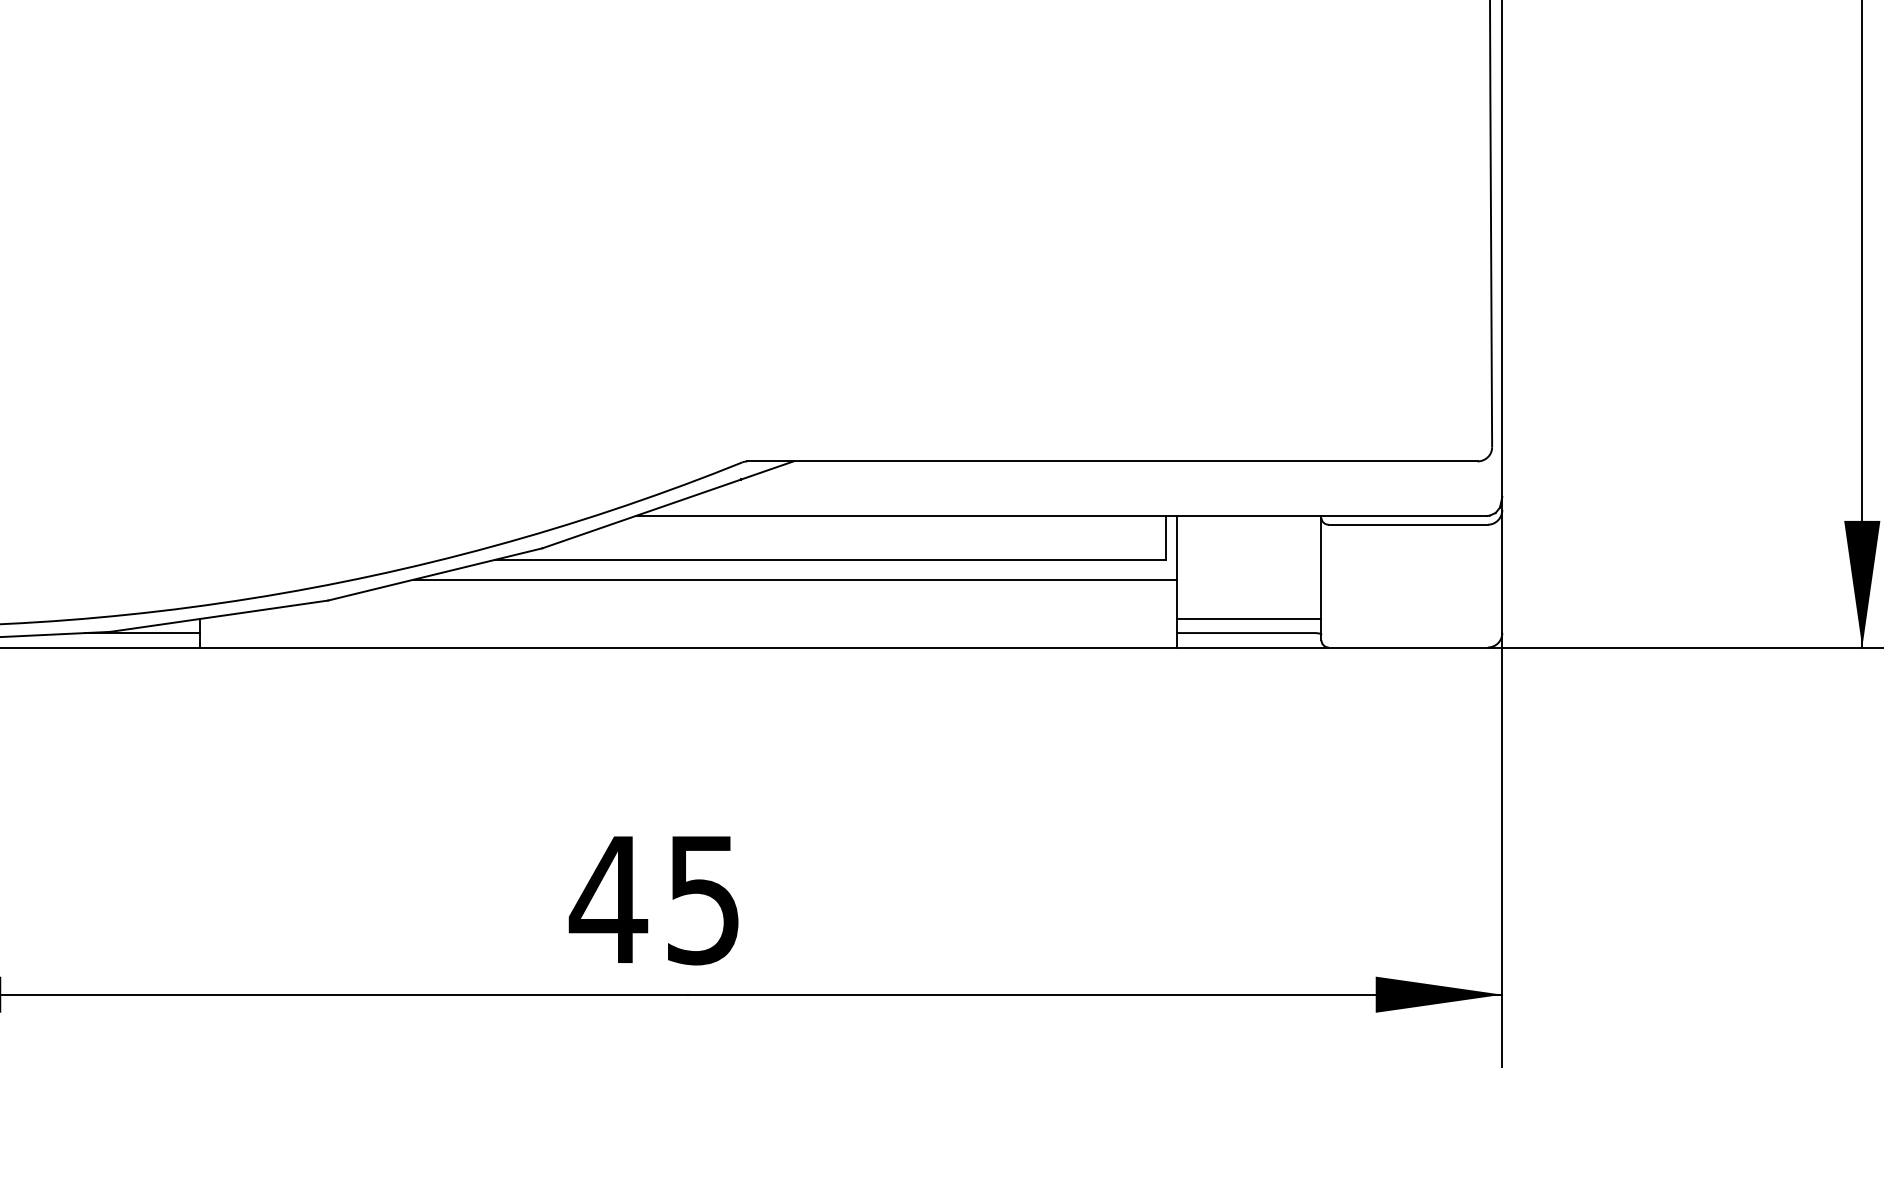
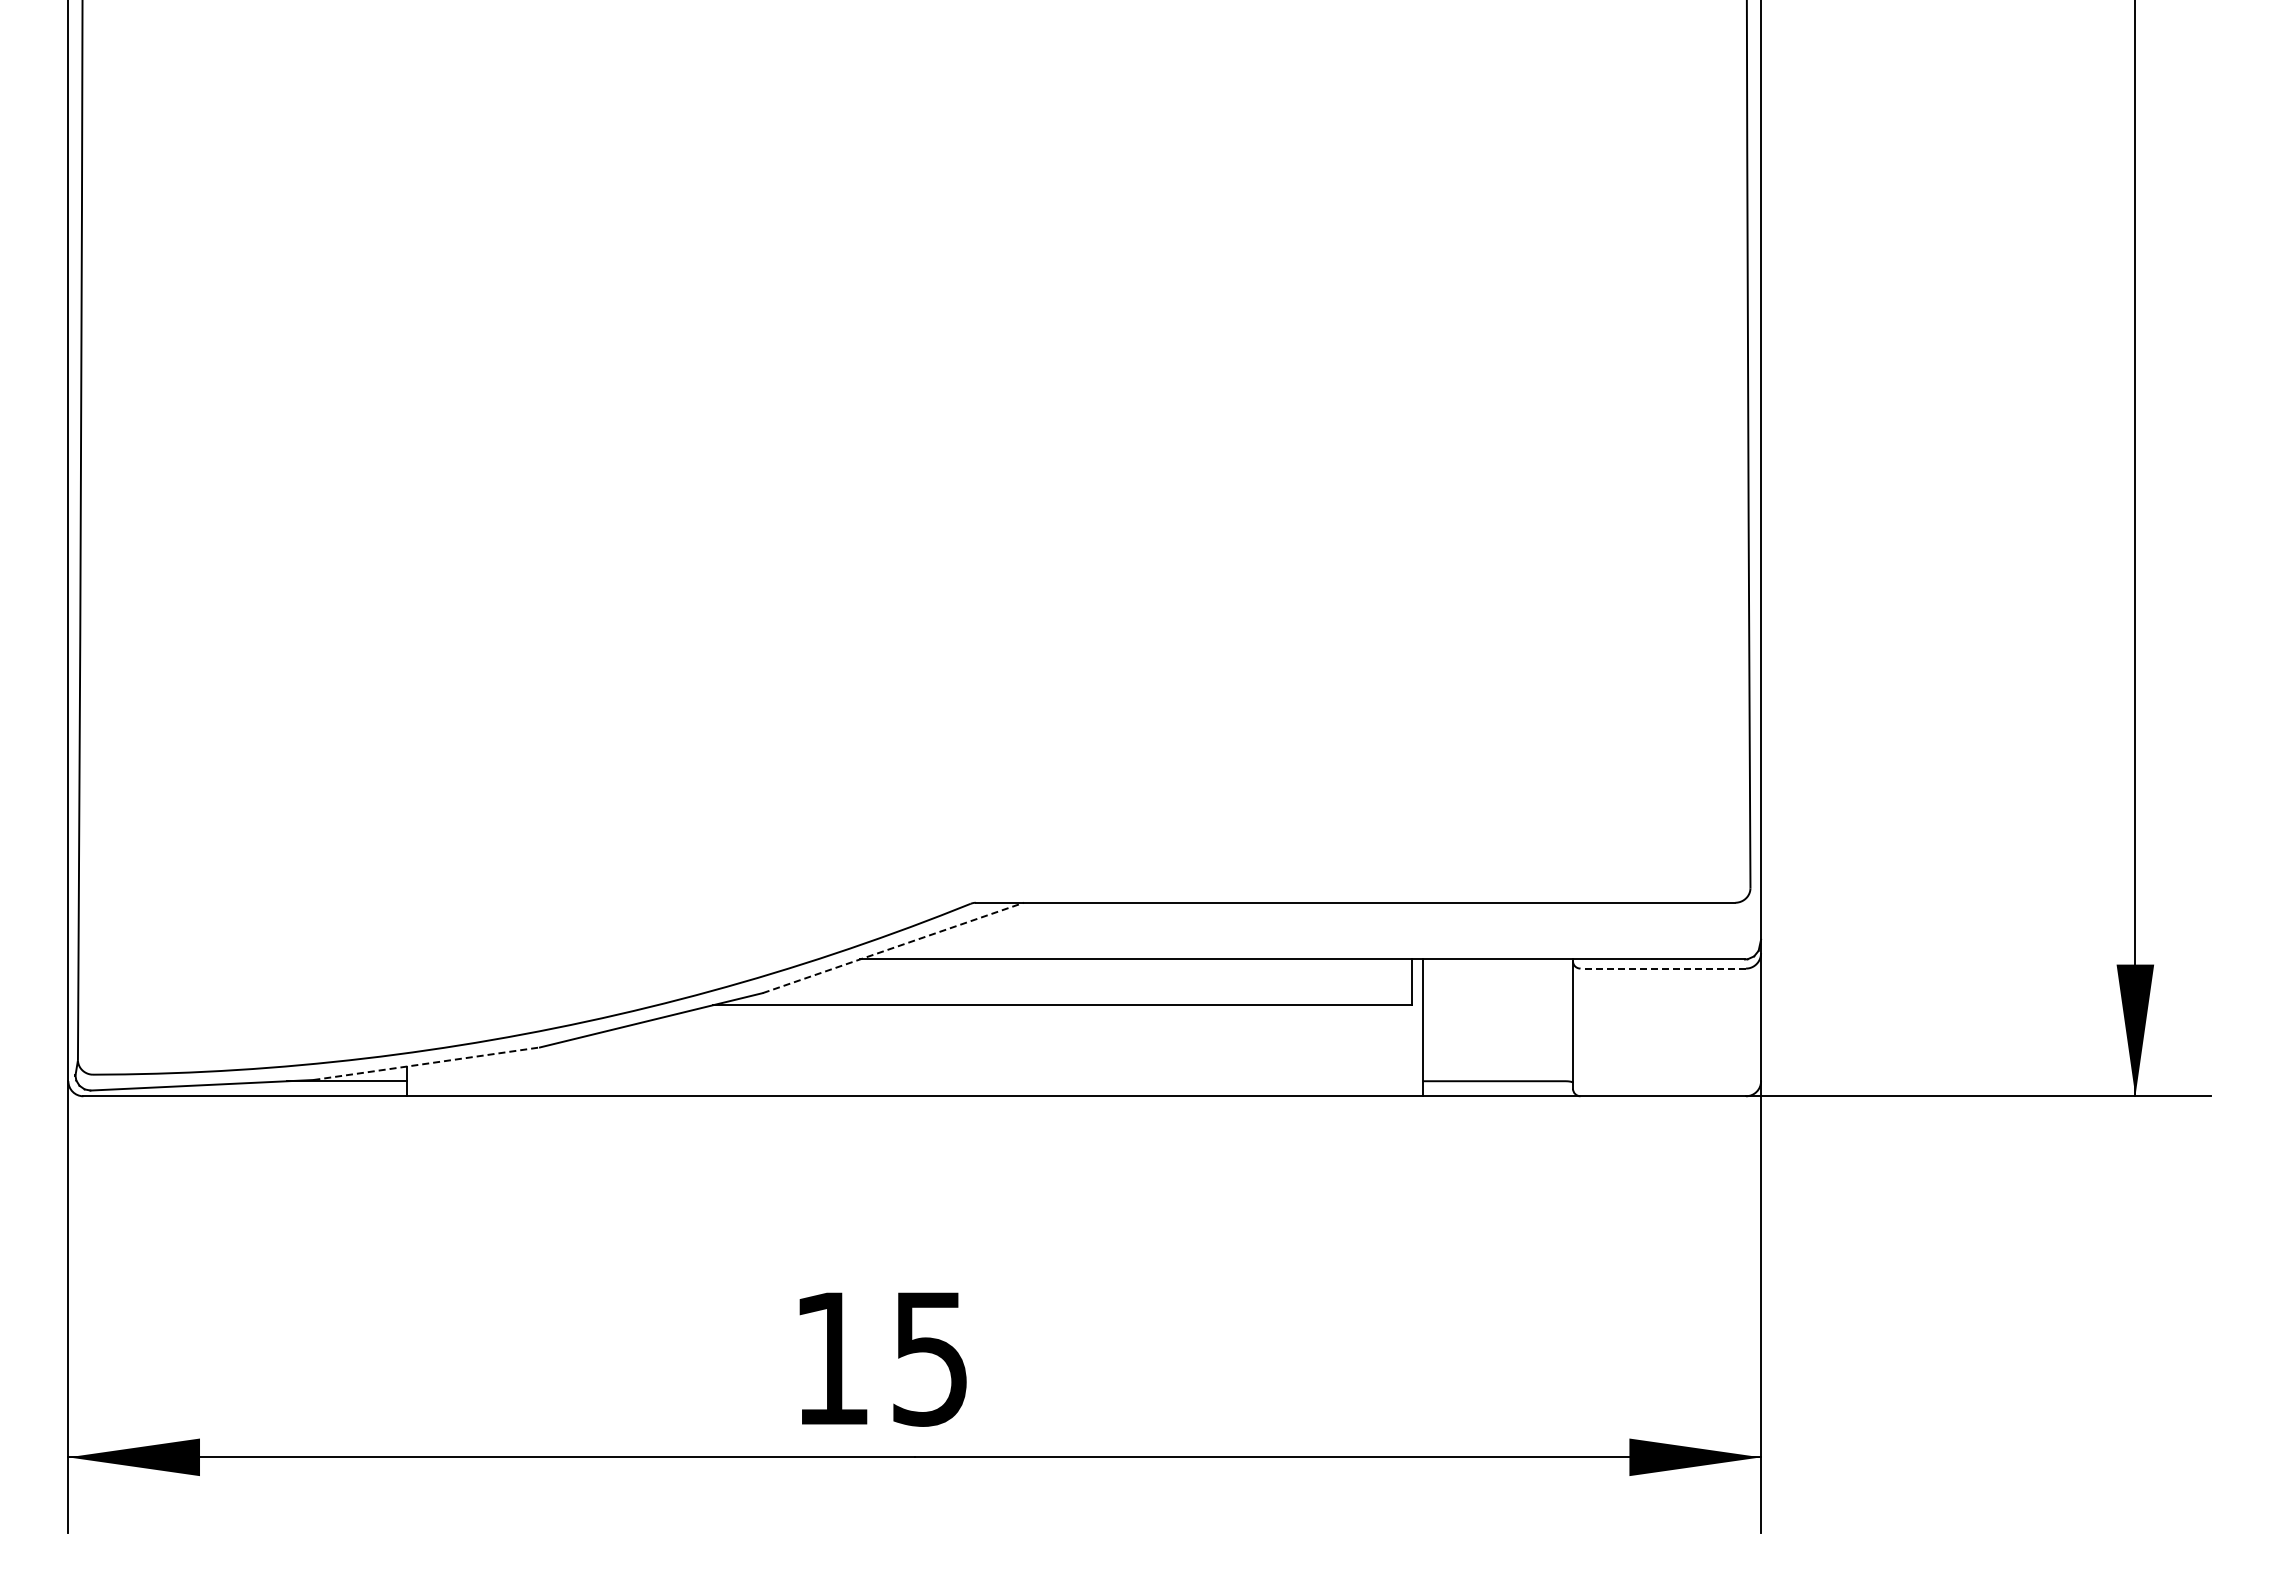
line: (668, 504) -> (893, 947), solid -> dashed
line: (1408, 524) -> (1663, 968), solid -> dashed
line: (795, 579) -> (1025, 1025), removed
line: (219, 616) -> (427, 1063), solid -> dashed
line: (1248, 618) -> (1497, 1066), removed
text: (608, 899) -> (831, 1358), 45 -> 15

